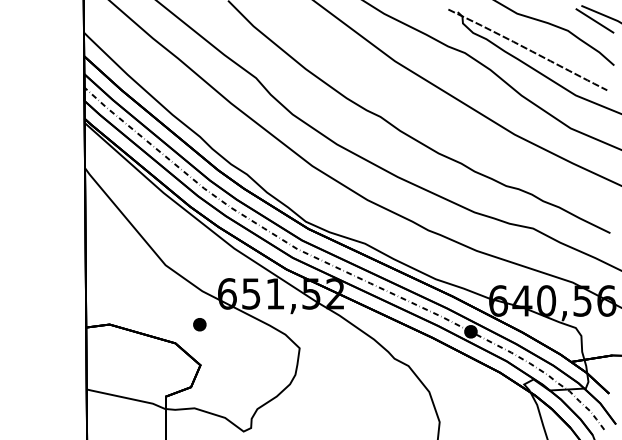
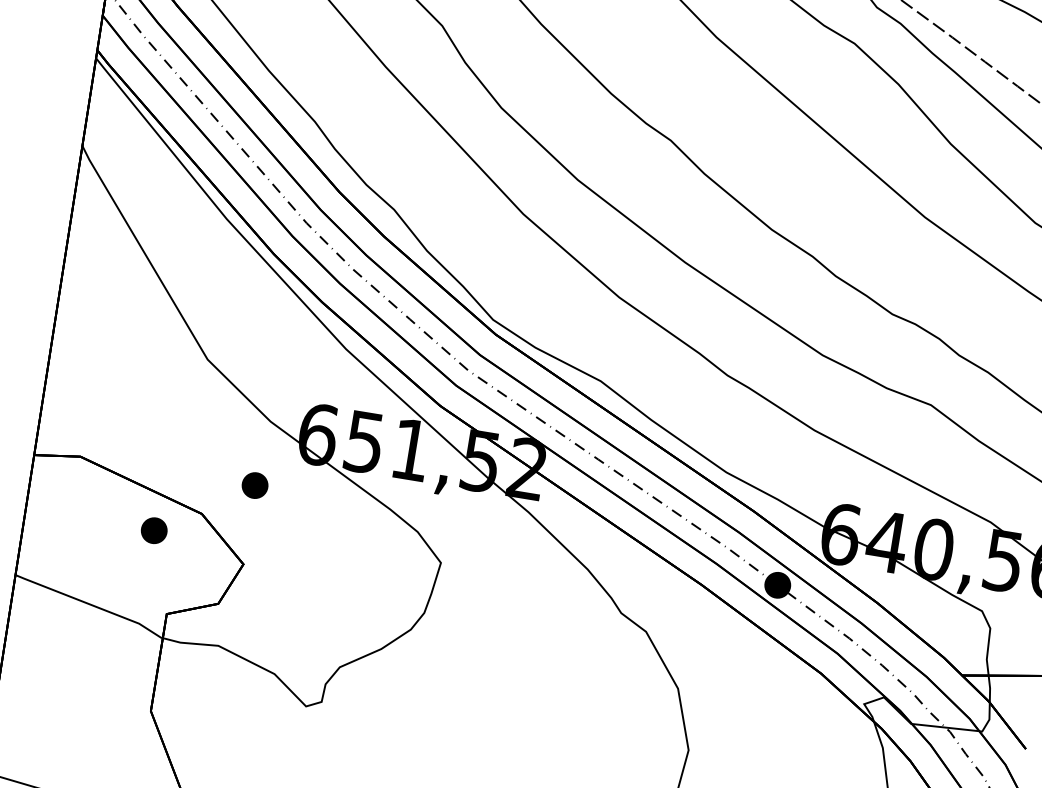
part: (152, 355) -> (153, 530), added

